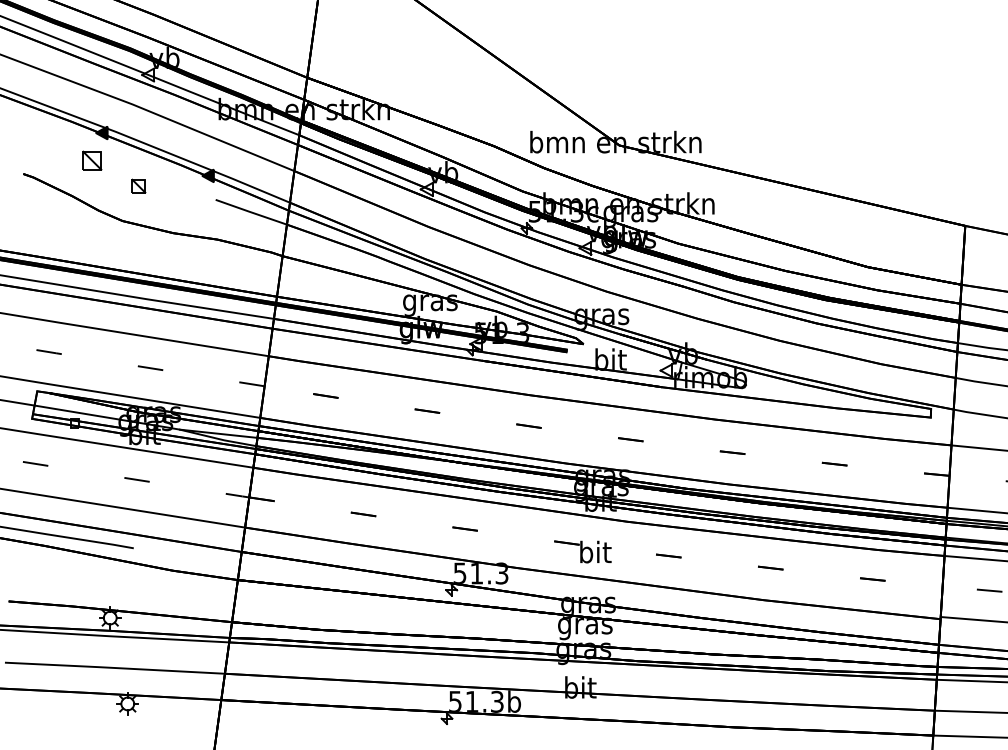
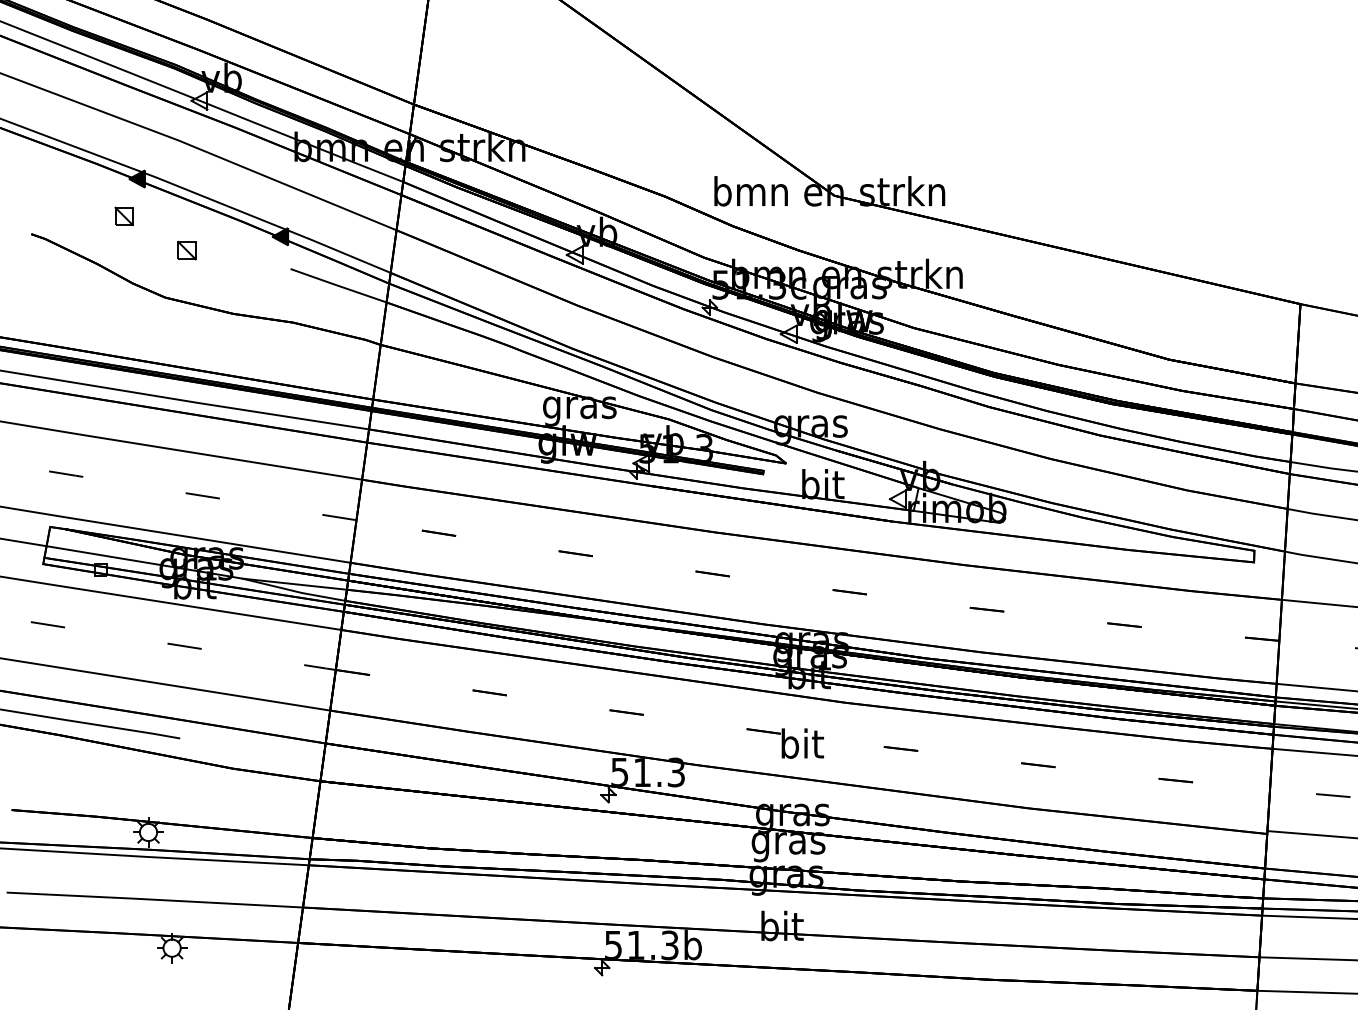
part: (91, 160) -> (123, 216), size x0.71

